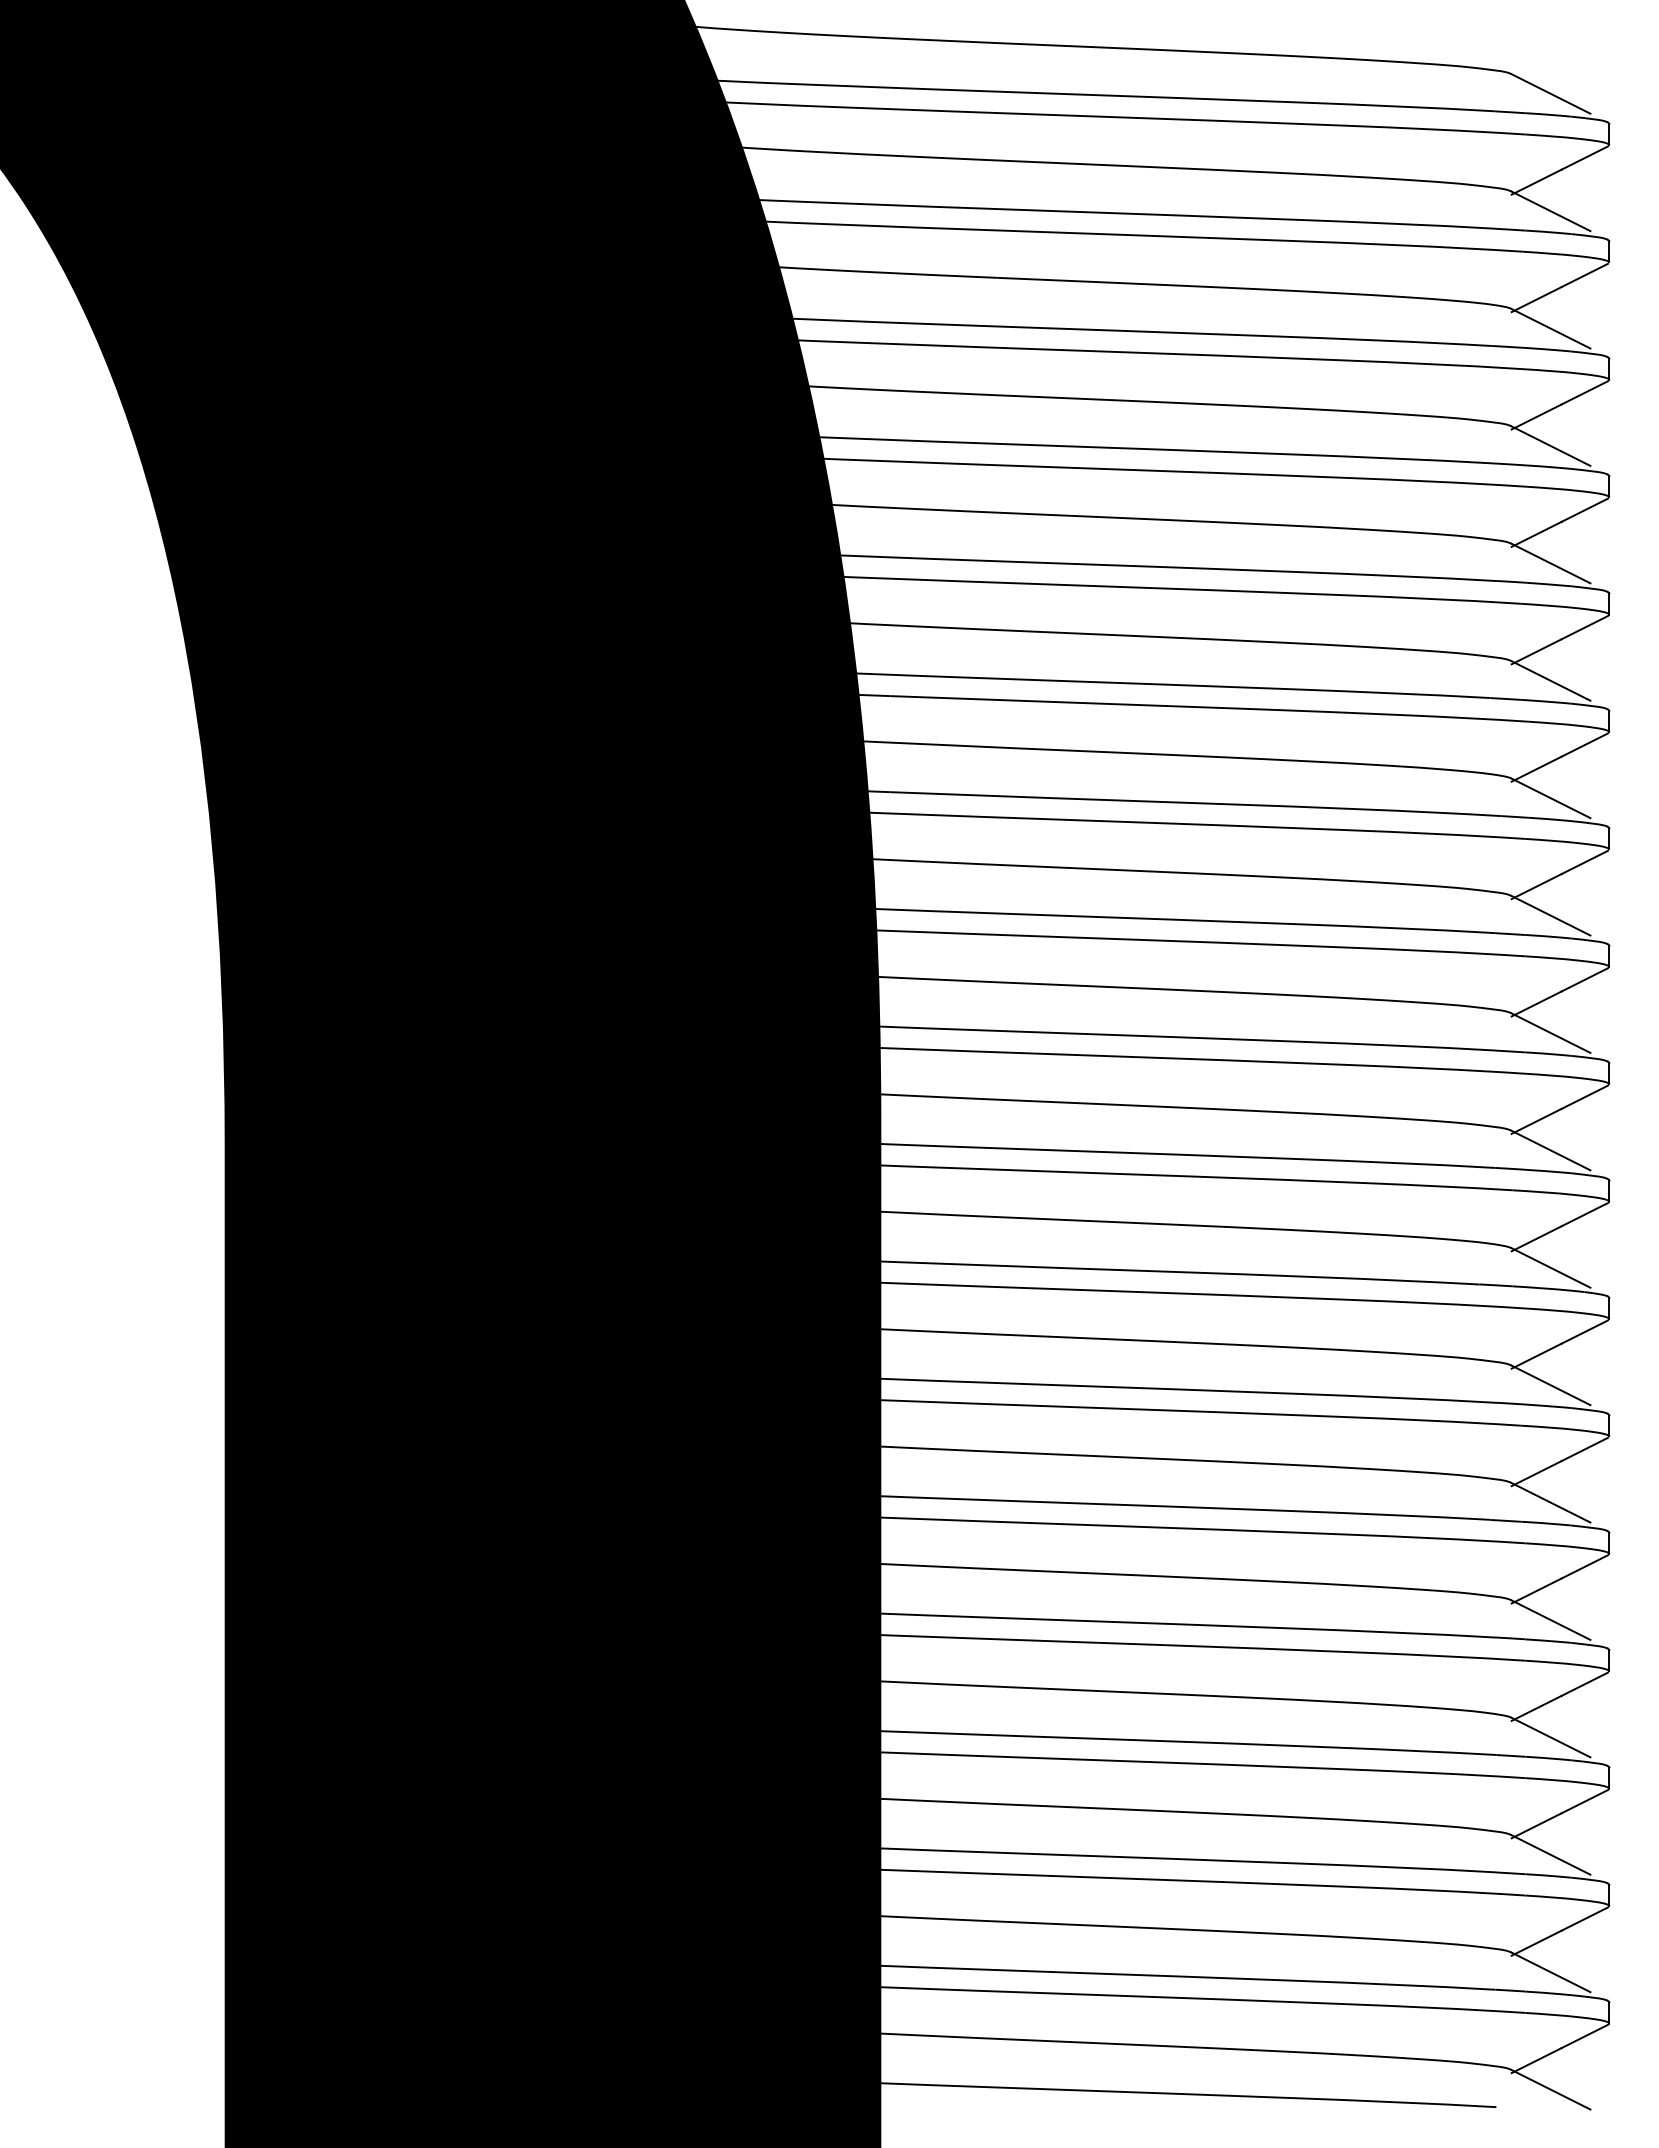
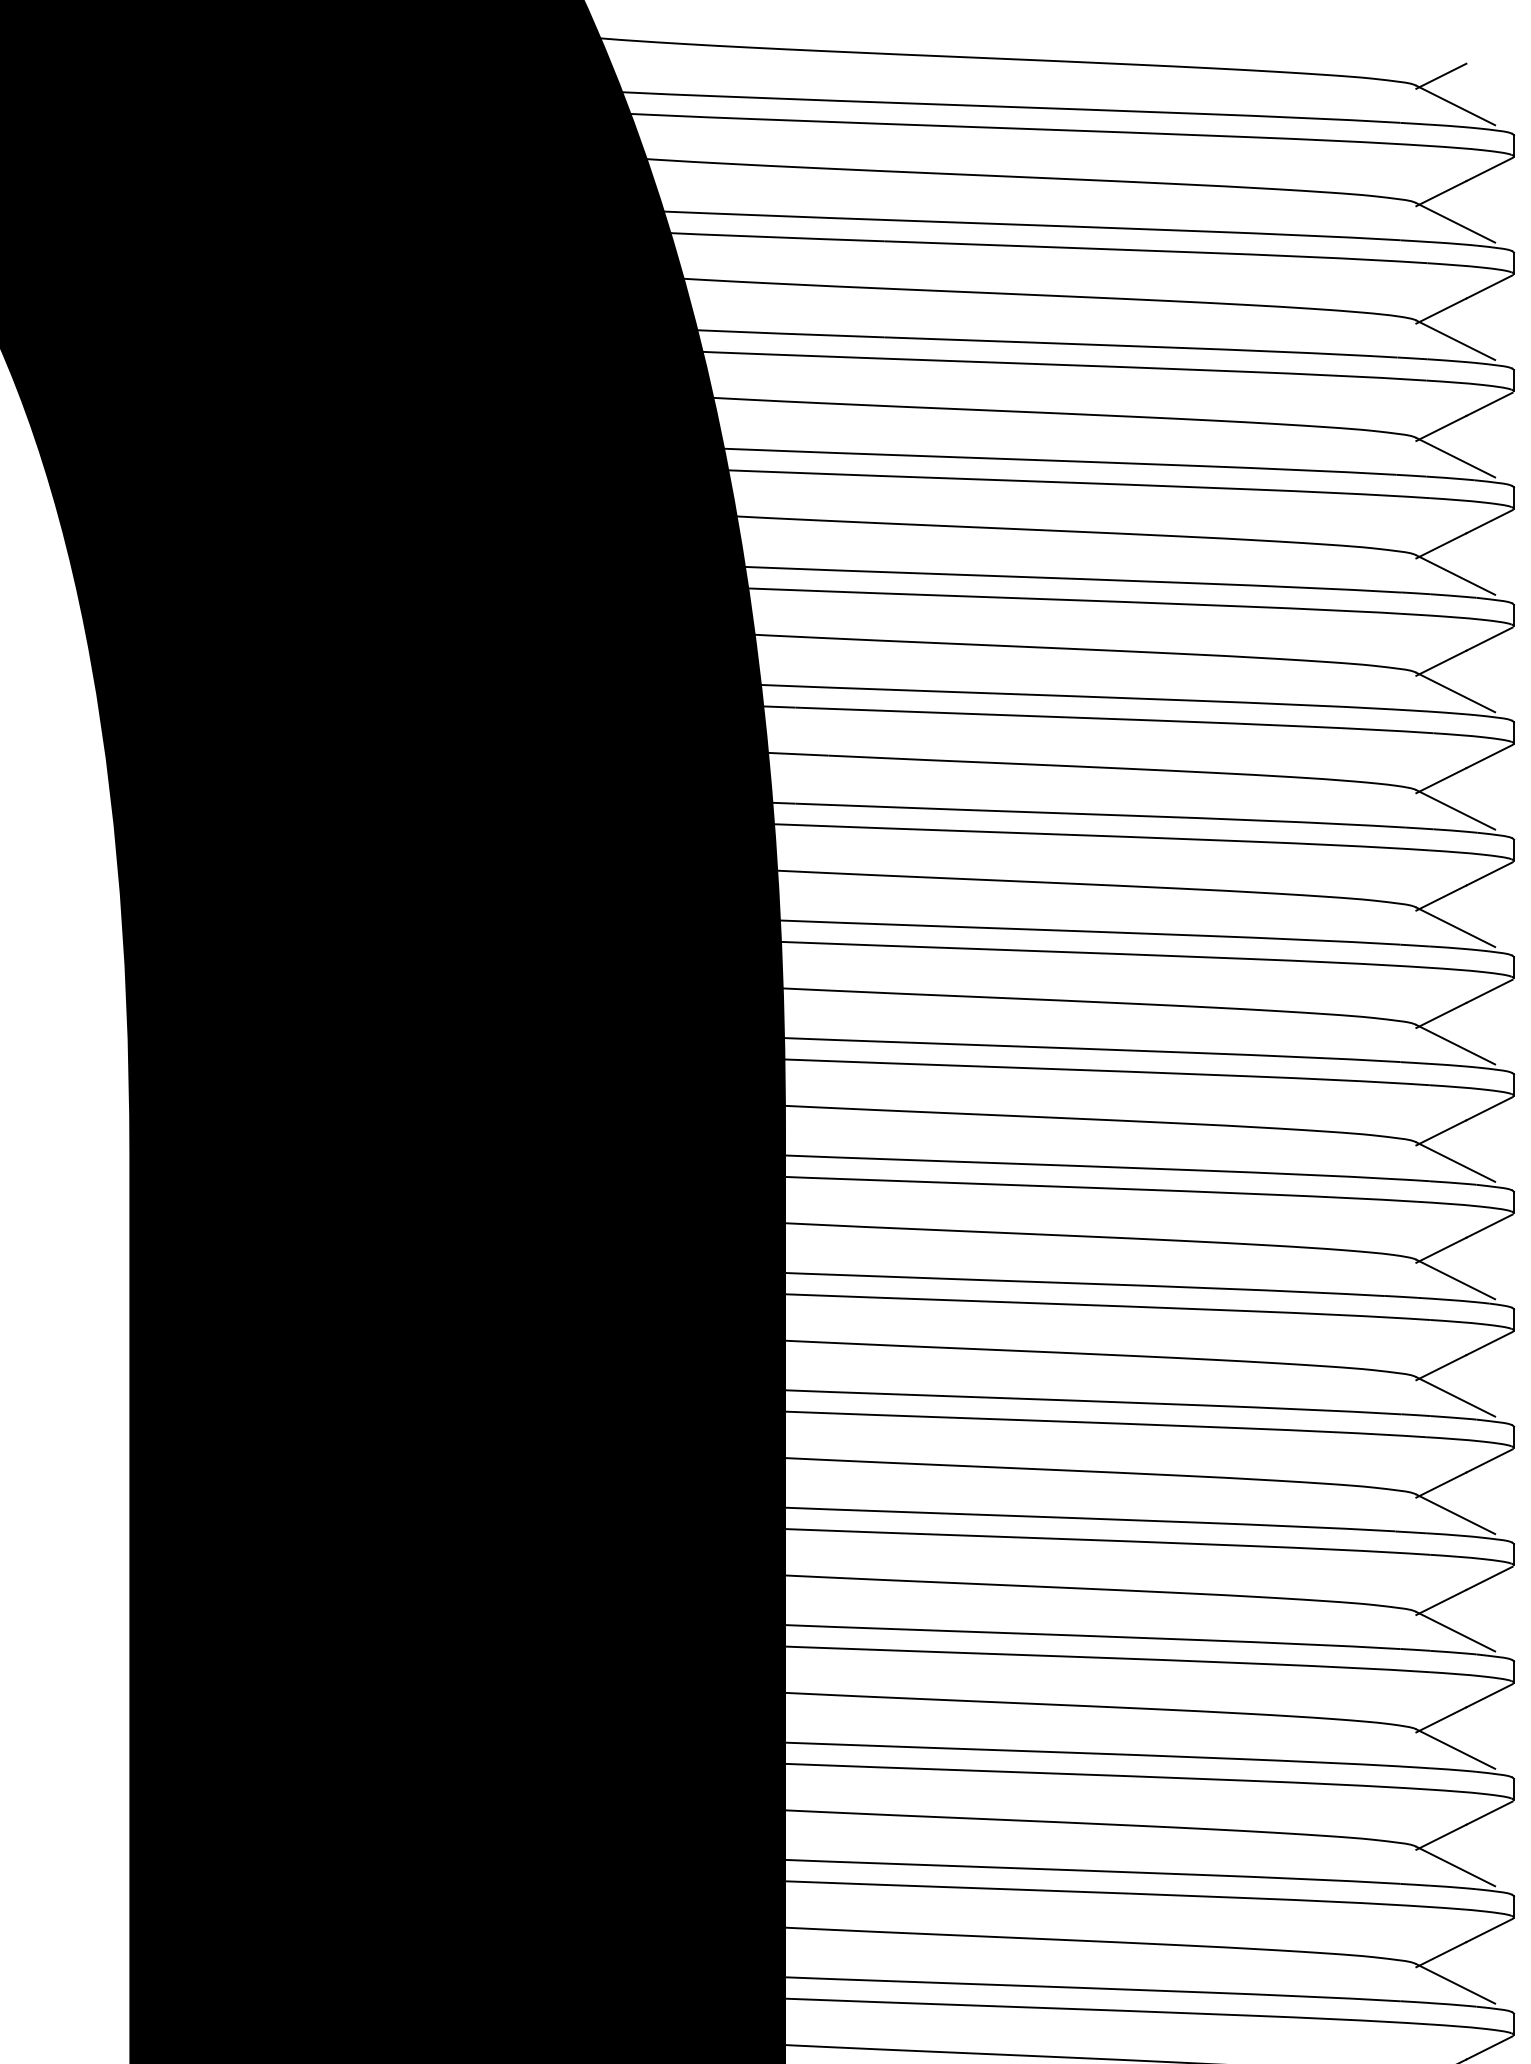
line: (1536, 64) -> (1441, 76), added

